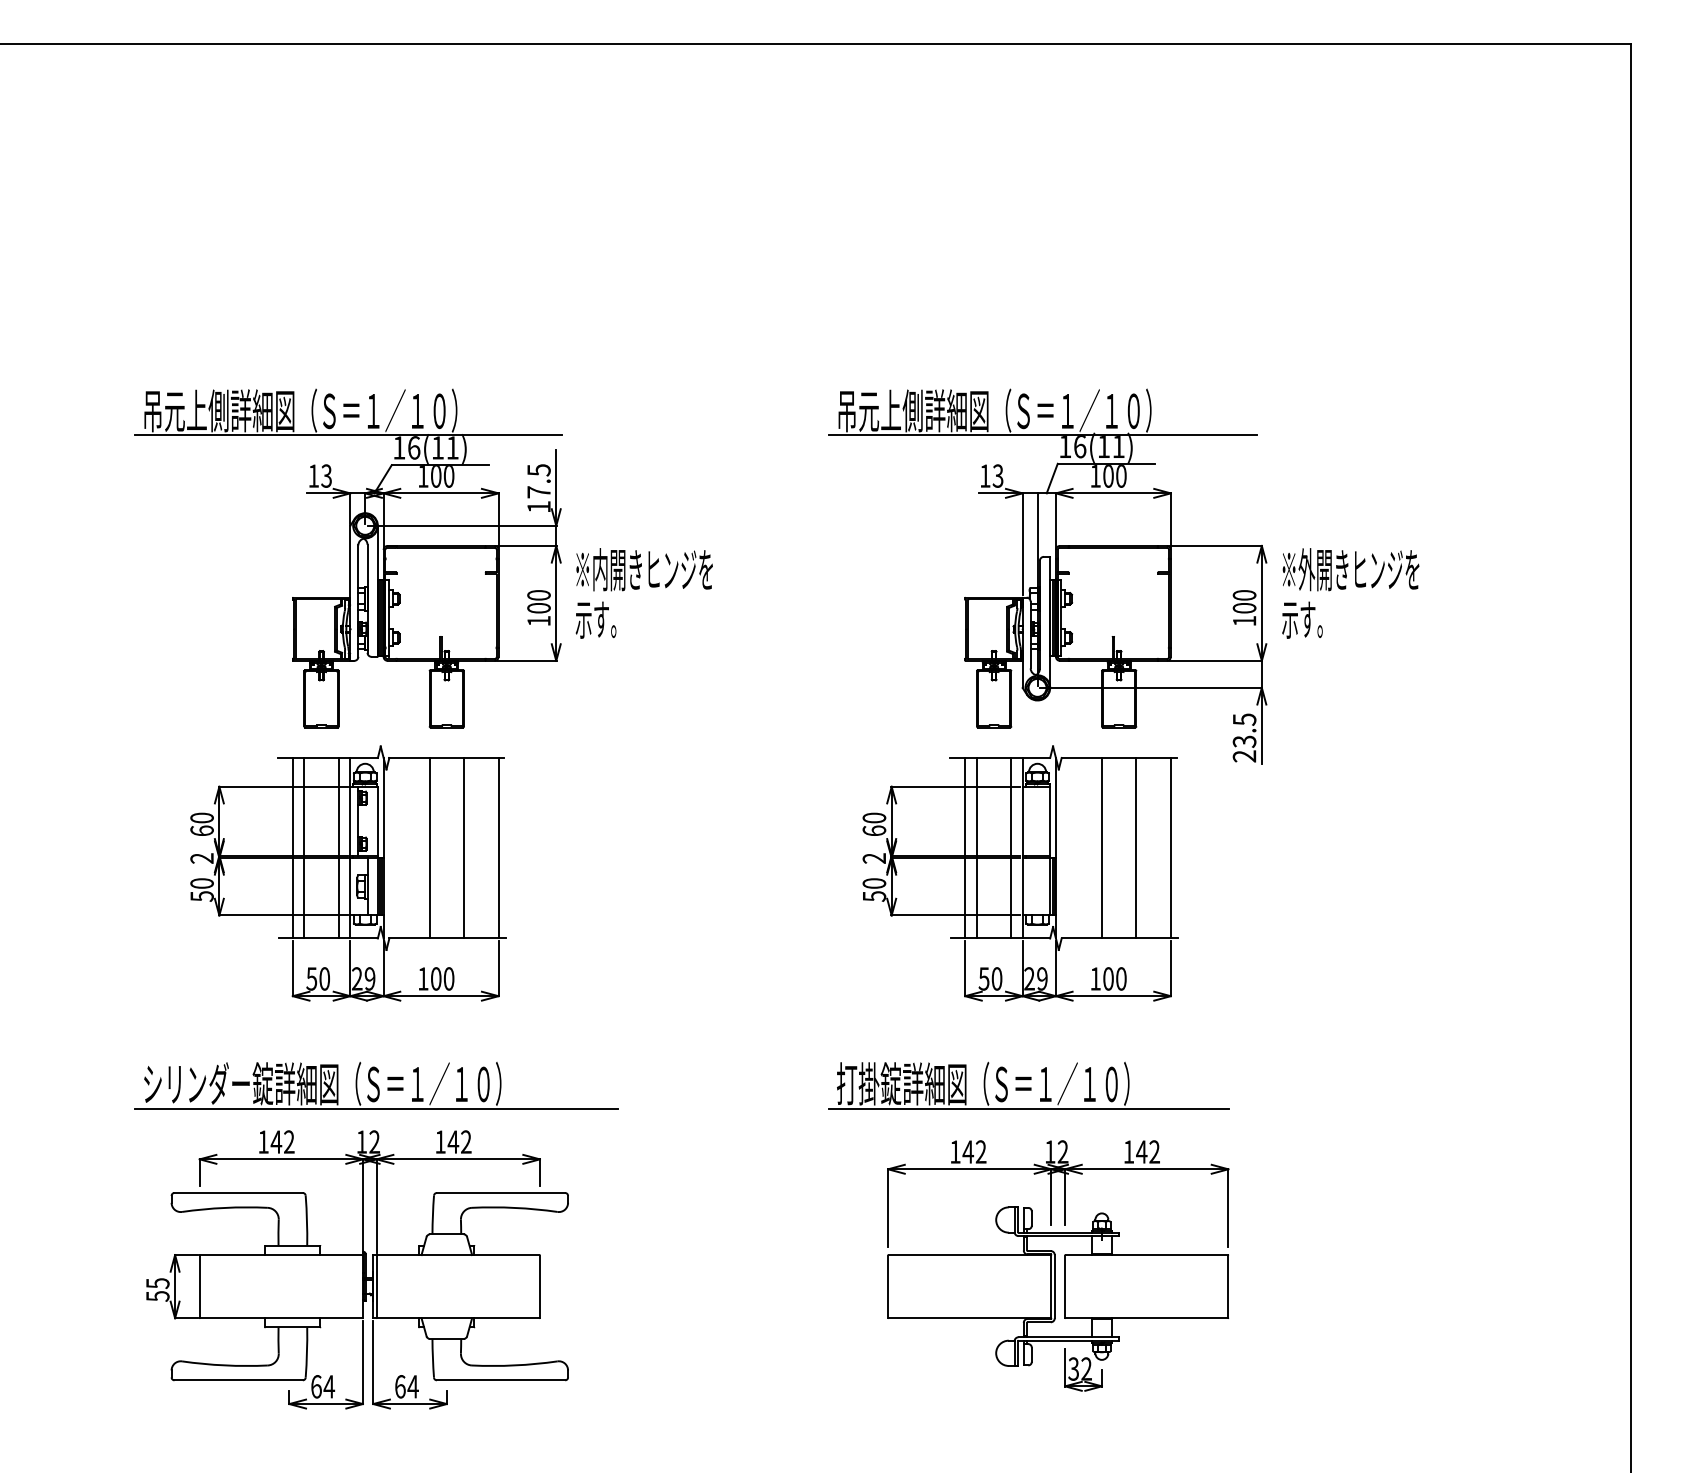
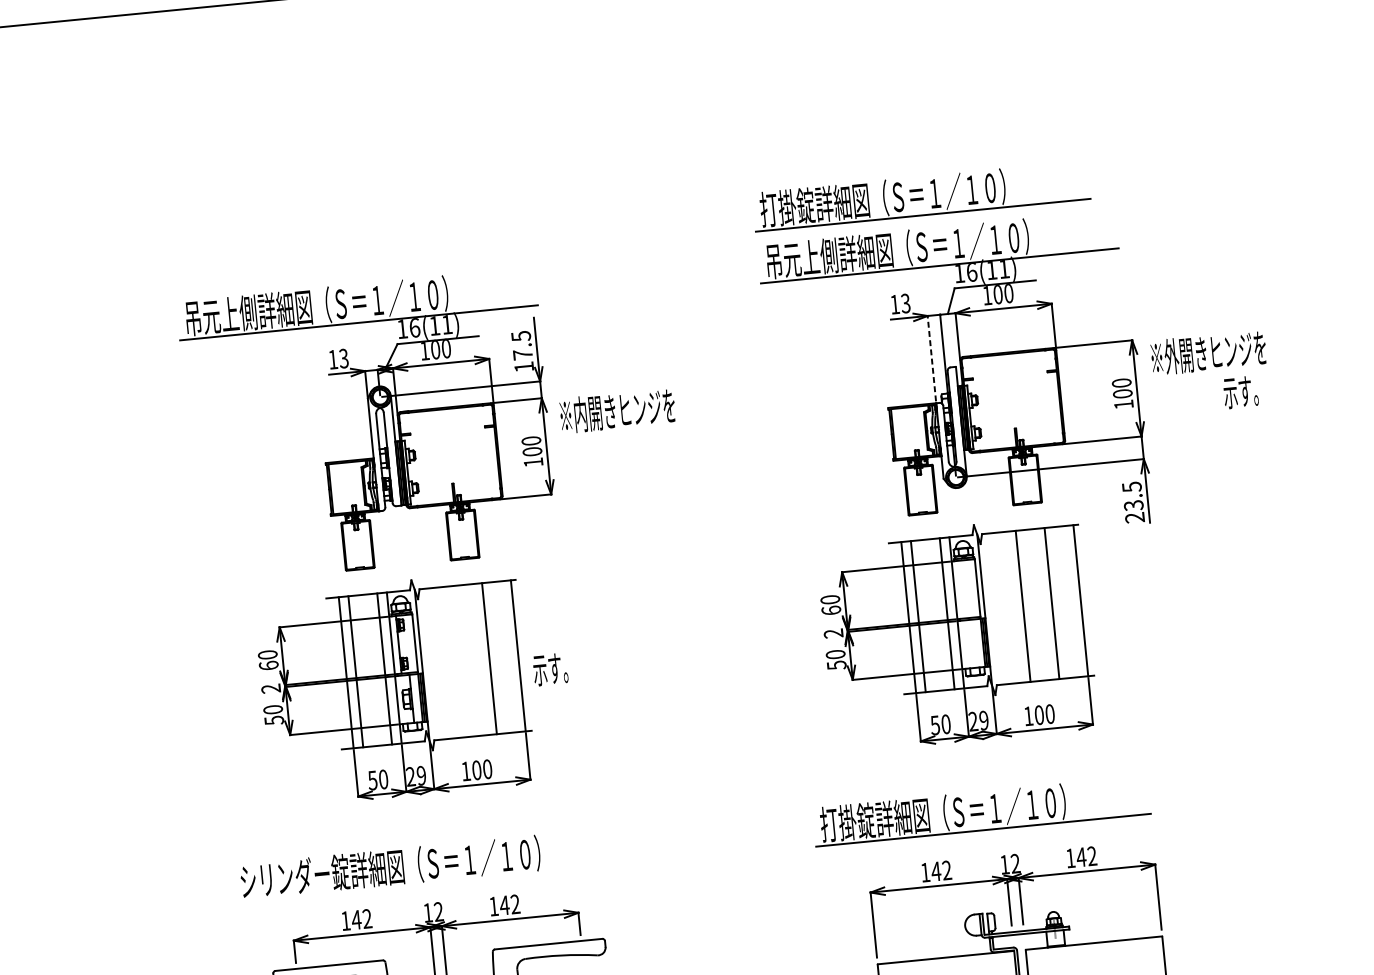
part: (1028, 350) -> (920, 195), added
line: (1022, 543) -> (931, 357), solid -> dashed
text: (595, 619) -> (549, 669), moved
text: (1302, 619) -> (1240, 391), moved
line: (429, 847) -> (460, 660), removed
line: (375, 1108) -> (436, 883), removed

